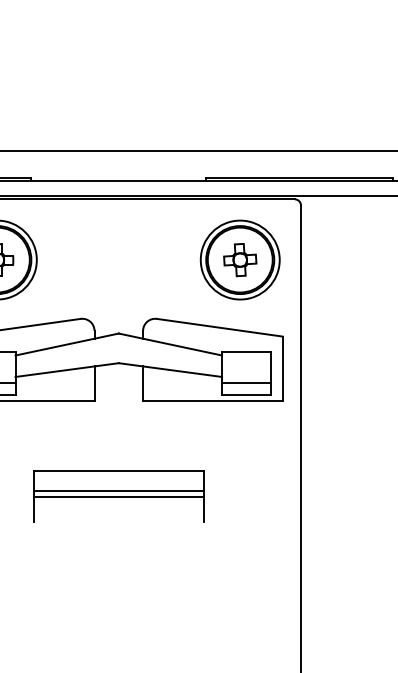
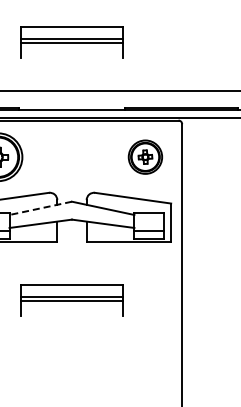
part: (117, 70) -> (71, 42), added
part: (240, 258) -> (145, 156), size x0.7
line: (66, 344) -> (40, 208), solid -> dashed

